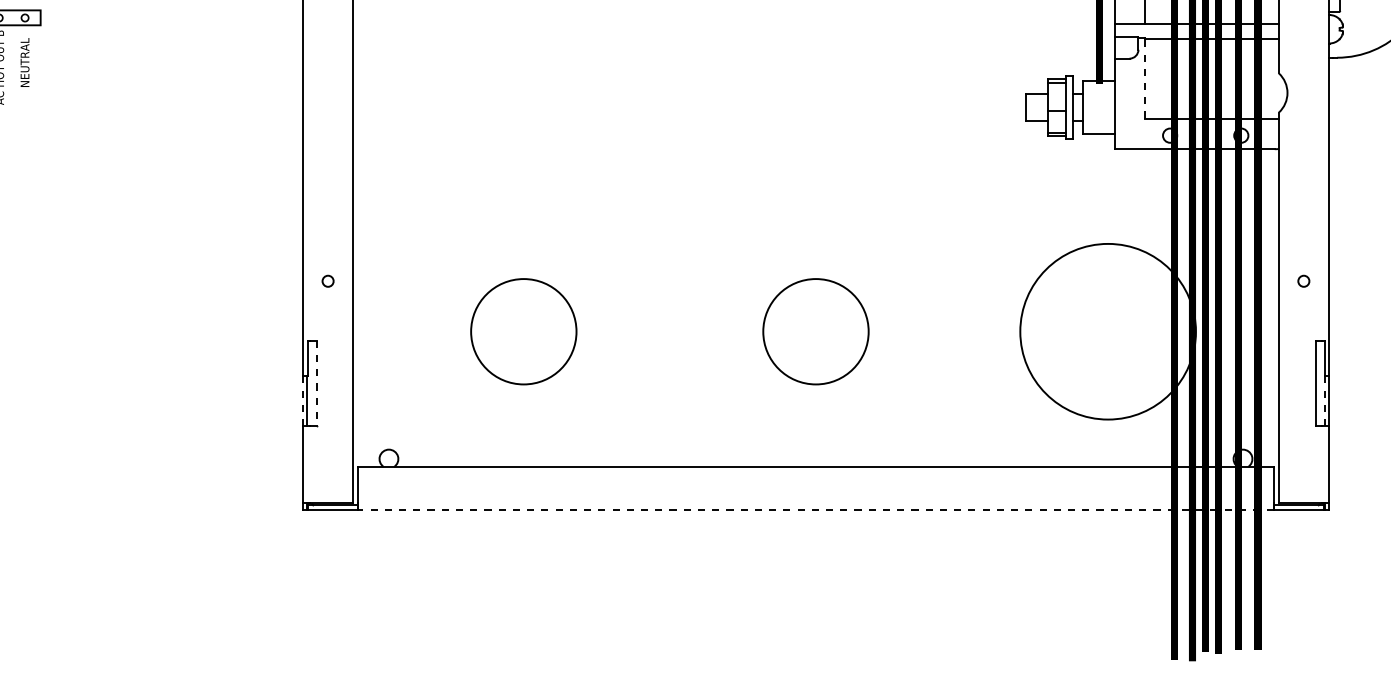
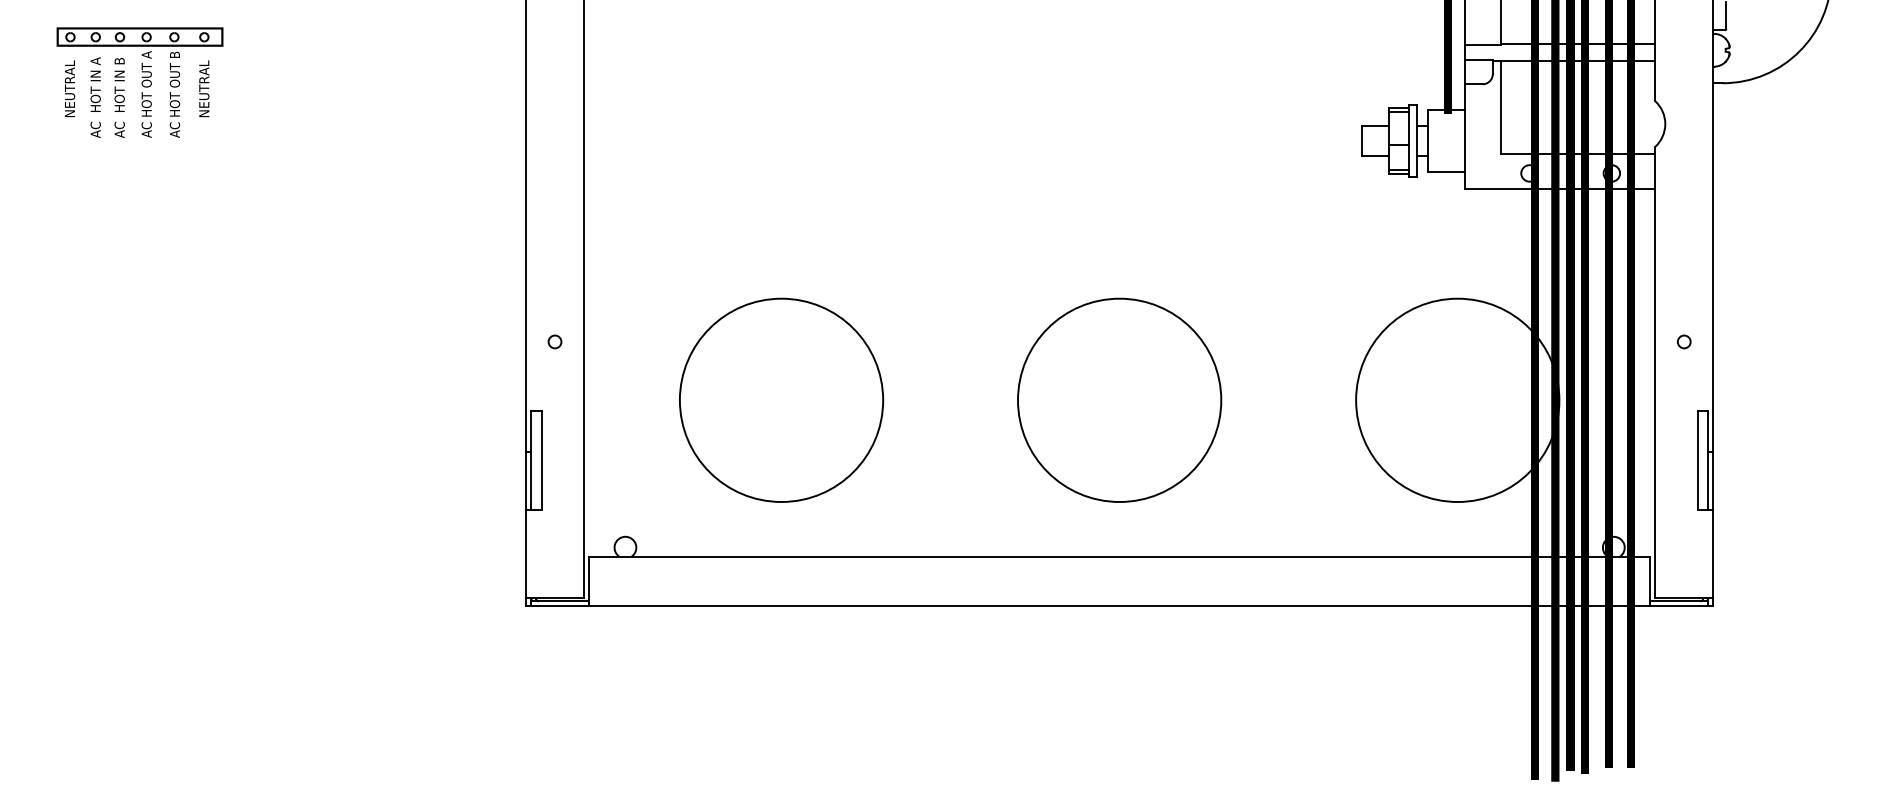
line: (1145, 78) -> (1500, 107), dashed -> solid
circle: (523, 331) -> (781, 399), size x1.67
circle: (815, 331) -> (1119, 399), size x1.67
line: (316, 383) -> (541, 460), dashed -> solid
line: (303, 401) -> (526, 480), dashed -> solid
line: (1324, 401) -> (1708, 480), dashed -> solid
line: (815, 509) -> (1119, 606), dashed -> solid

